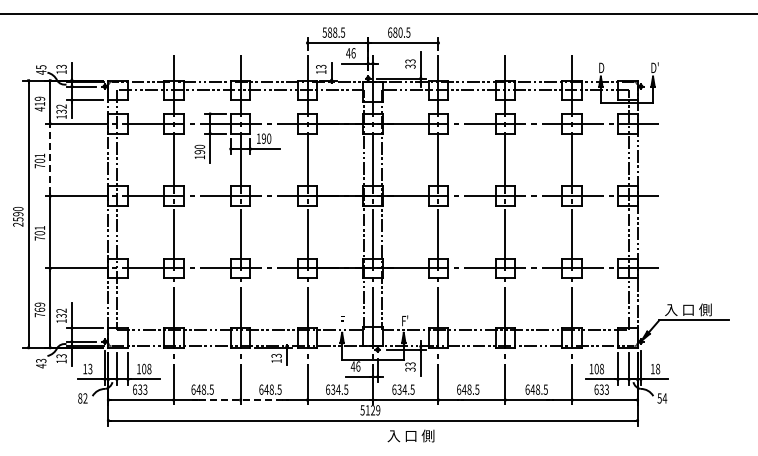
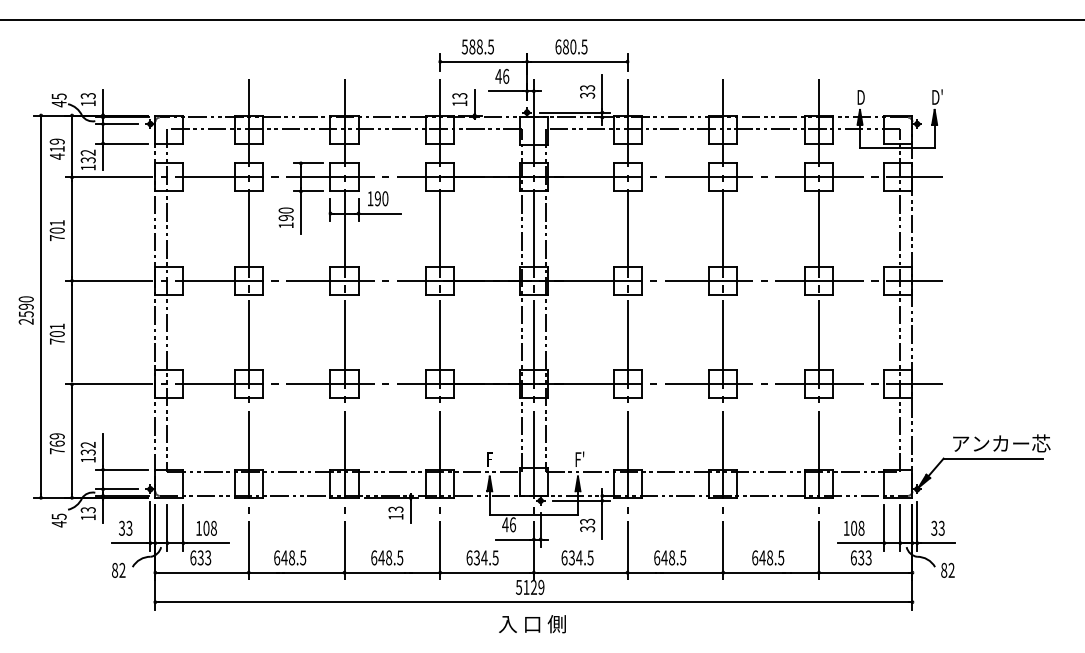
line: (50, 159) -> (72, 228), dashed -> solid
text: (699, 309) -> (1001, 443), 入 口 側 -> アンカー芯
text: (40, 360) -> (58, 516), 43 -> 45
text: (85, 368) -> (122, 527), 13 -> 33
text: (655, 368) -> (938, 527), 18 -> 33
text: (662, 398) -> (948, 570), 54 -> 82
line: (241, 400) -> (345, 573), dashed -> solid
text: (410, 435) -> (531, 623), moved

